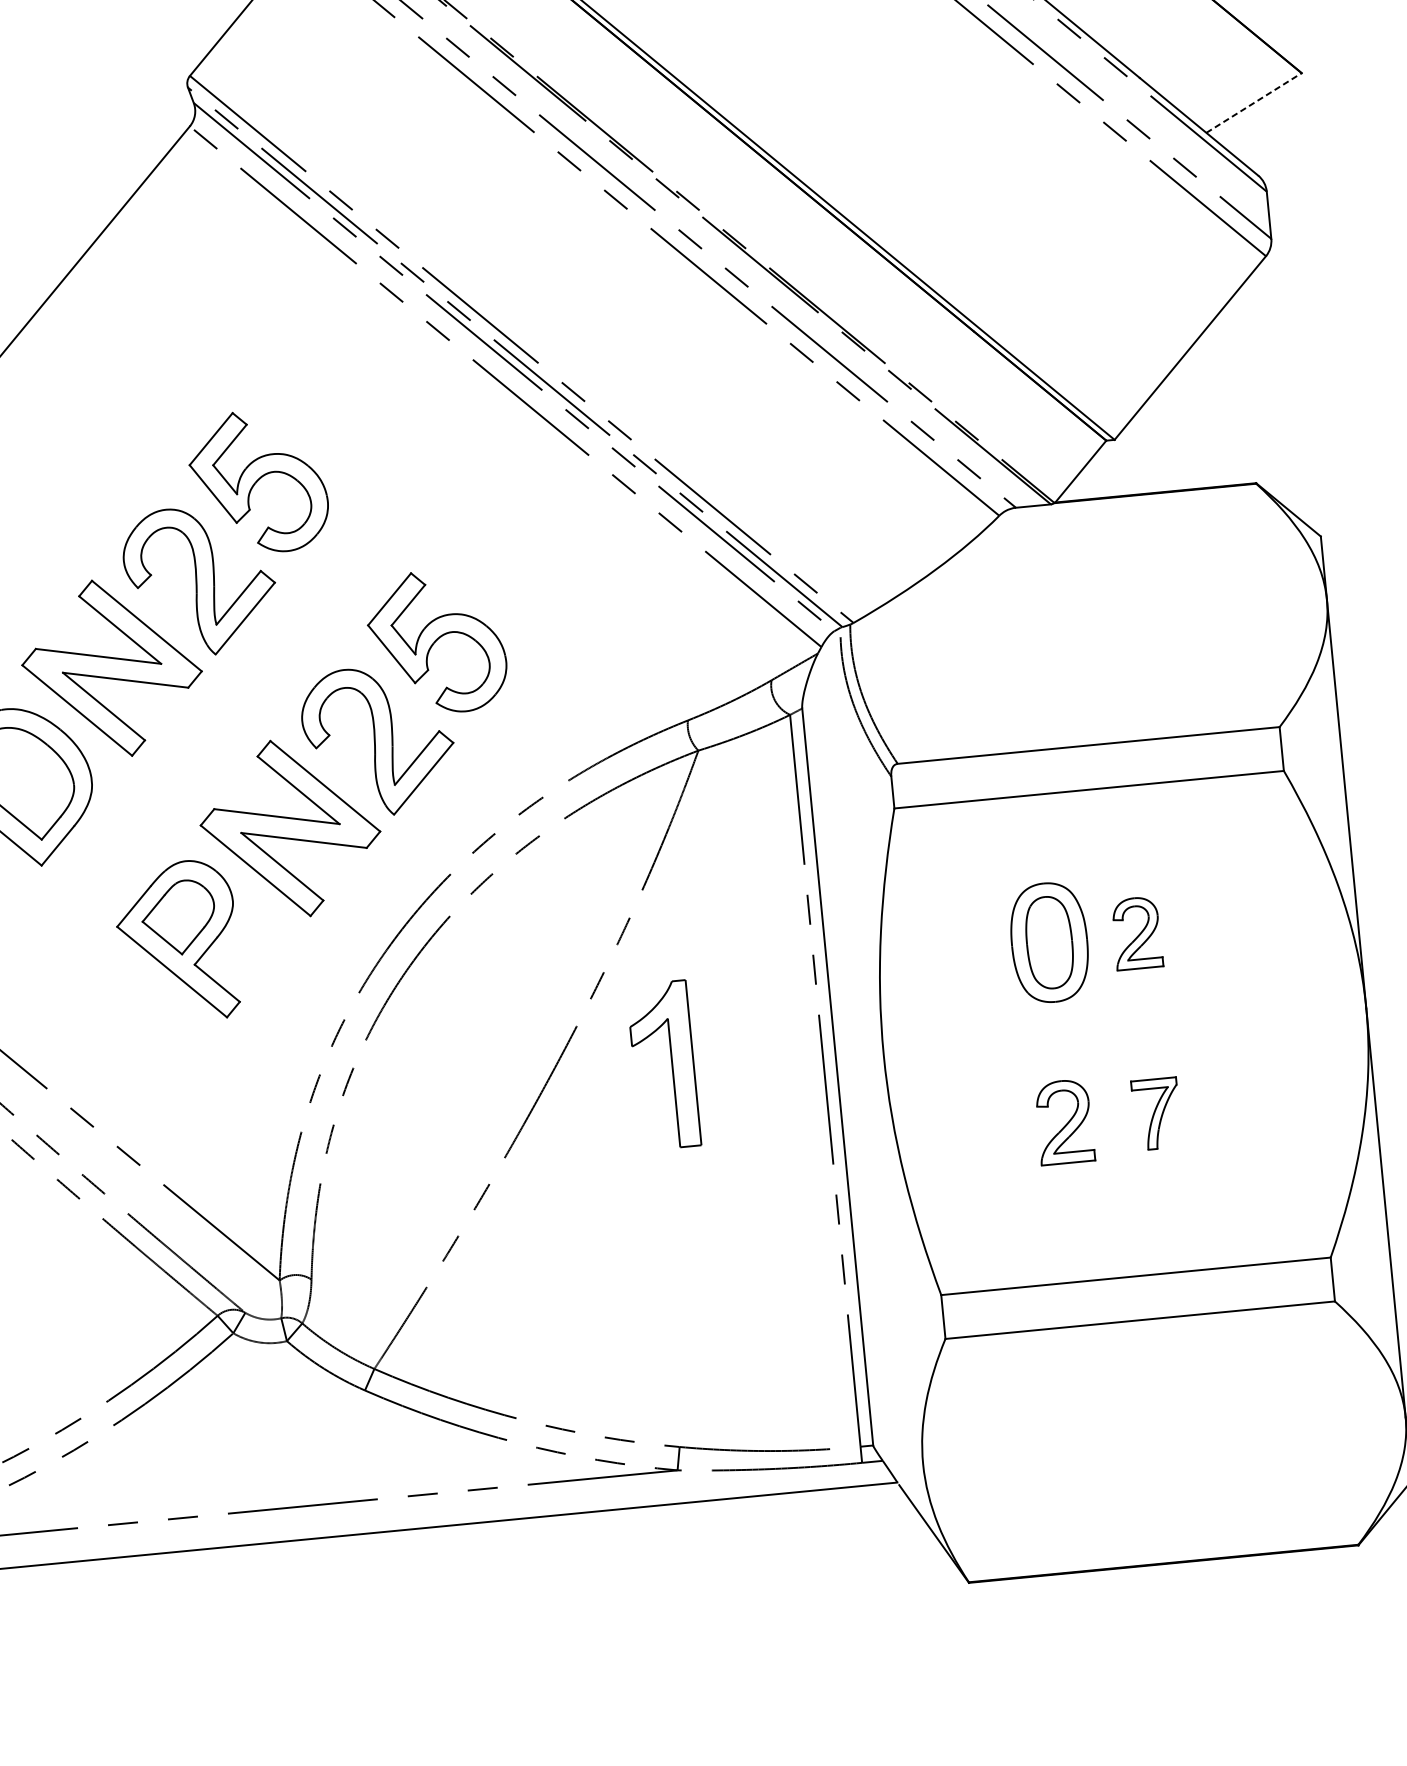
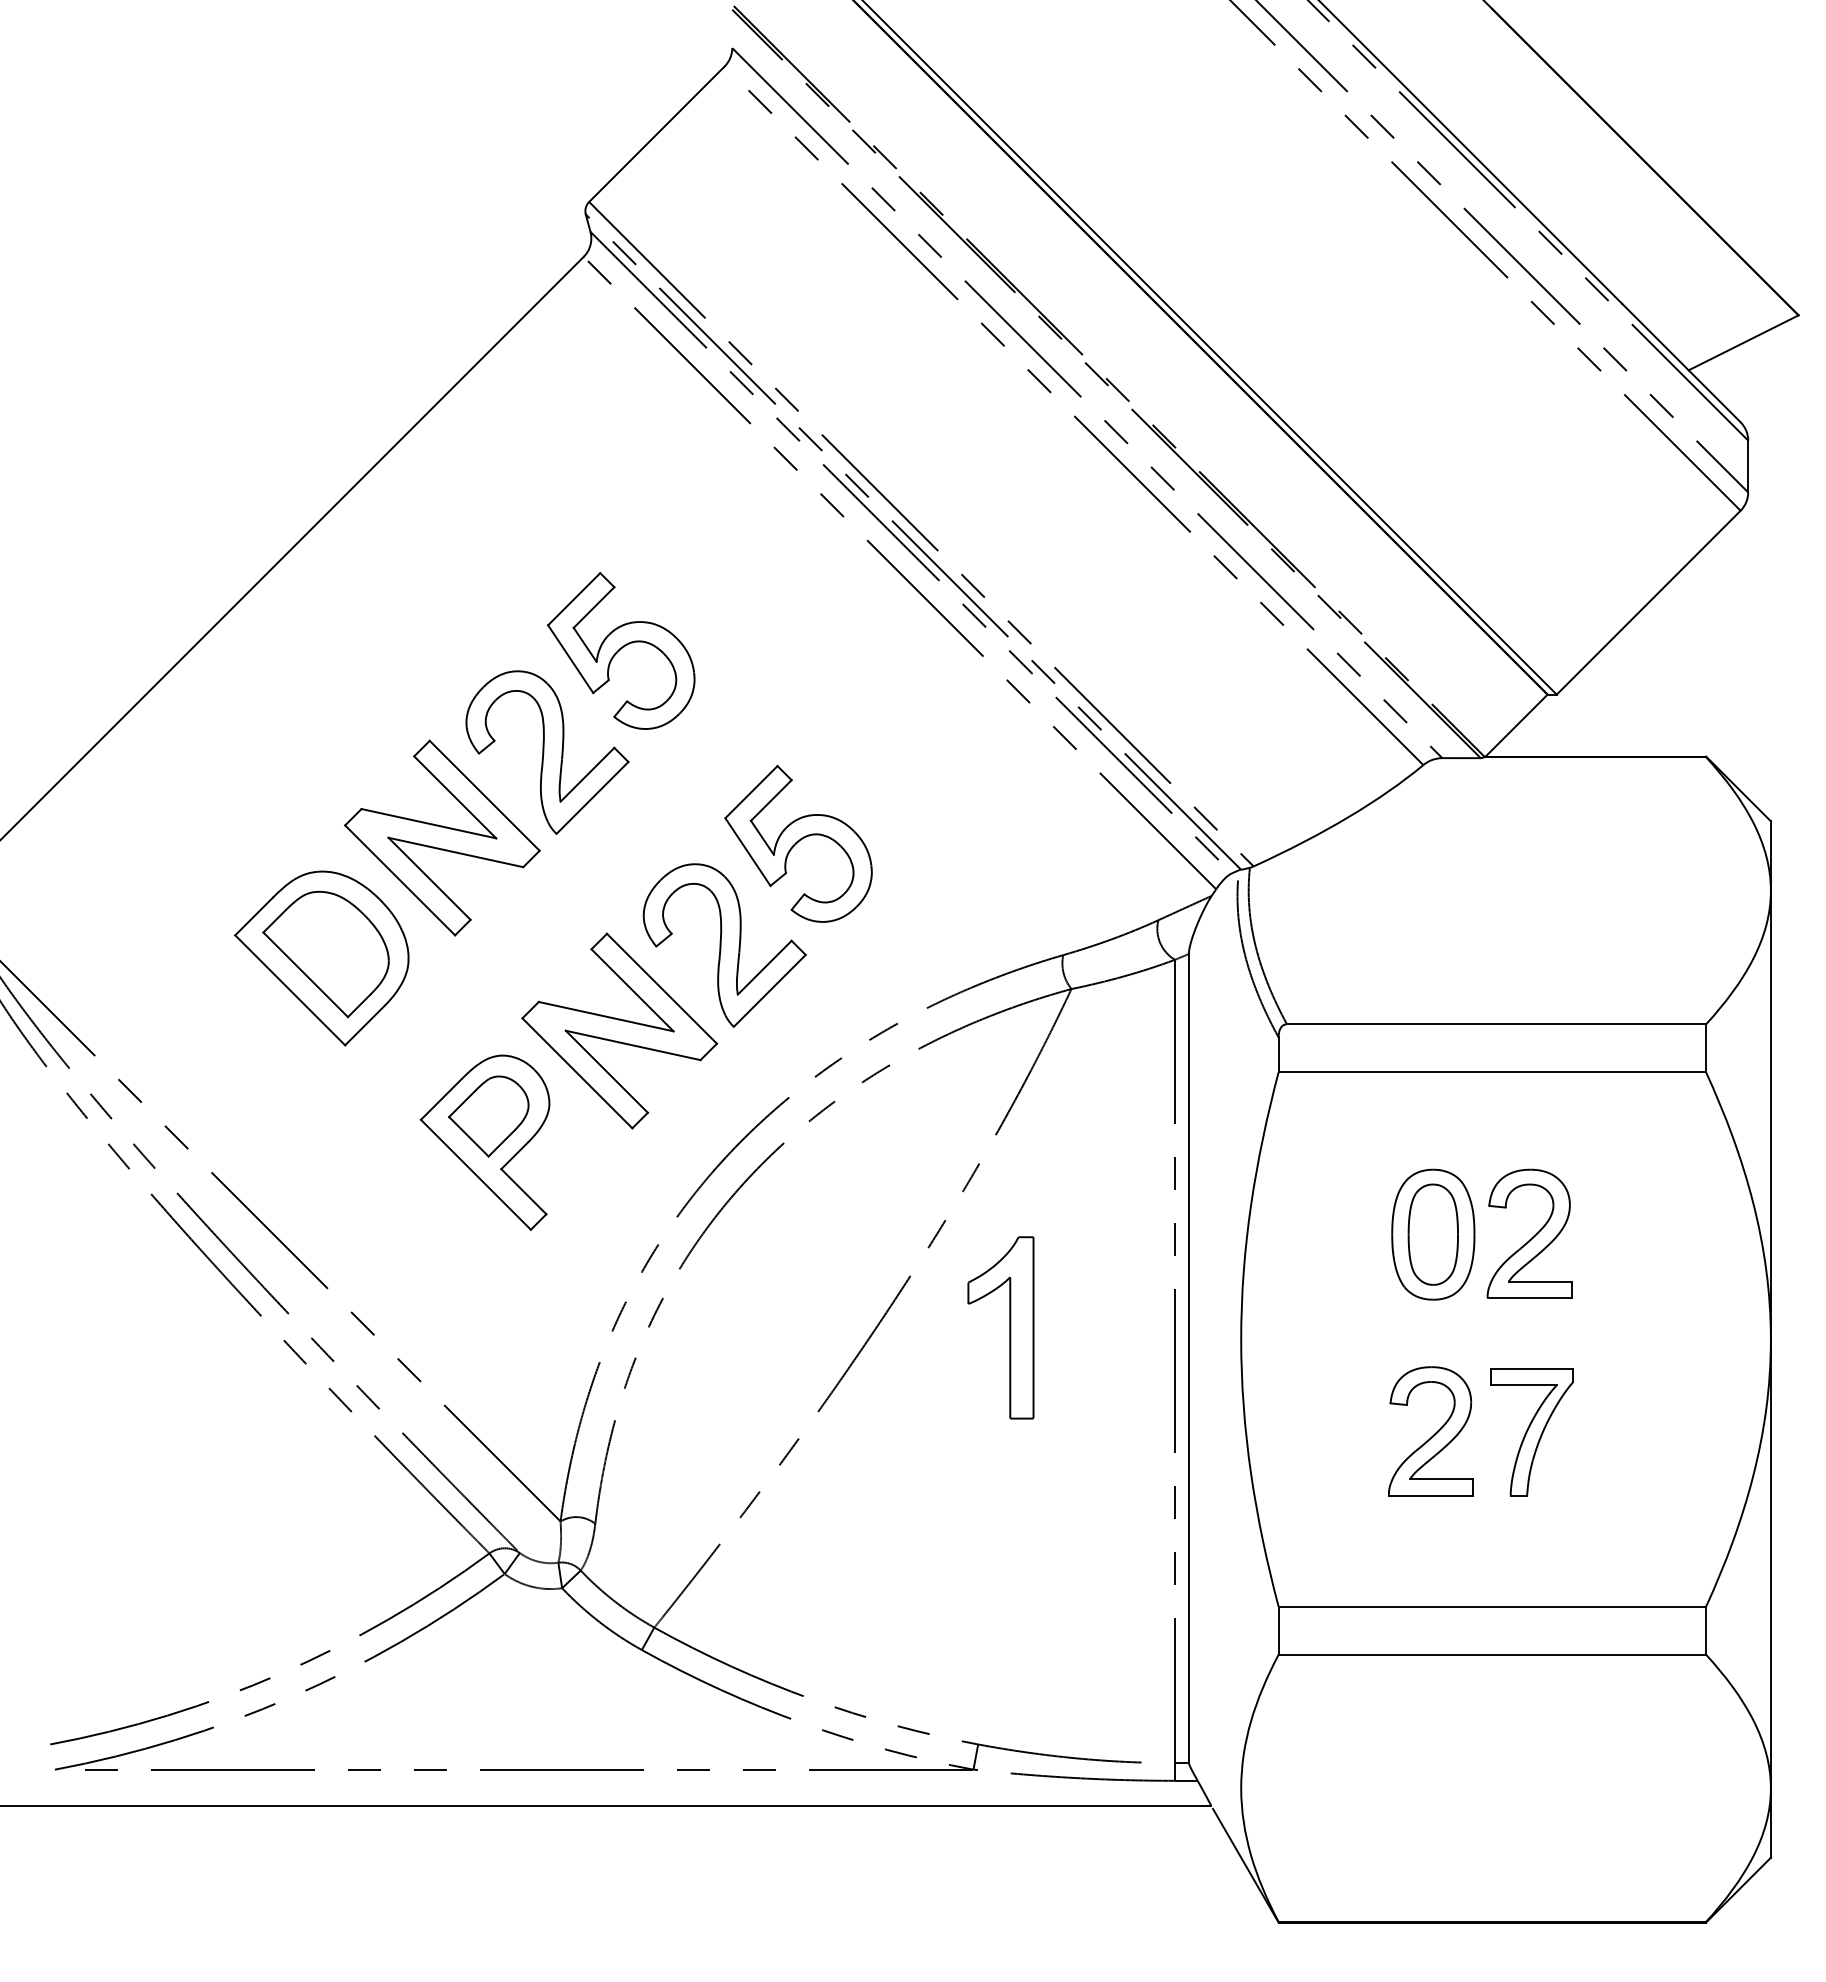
line: (1254, 102) -> (1744, 342), dashed -> solid
part: (1137, 933) -> (1529, 1233), size x1.67
part: (1156, 1114) -> (1531, 1432), size x1.67
part: (1064, 1122) -> (1430, 1431), size x1.43

